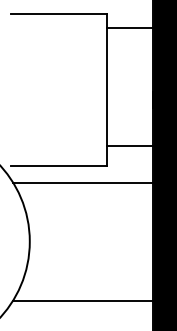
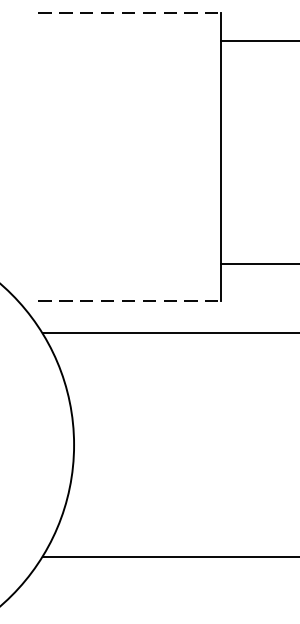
line: (59, 13) -> (130, 12), solid -> dashed
line: (59, 165) -> (130, 300), solid -> dashed

